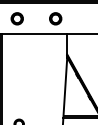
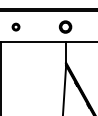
part: (16, 18) -> (15, 26), size x0.6
part: (55, 18) -> (65, 26), moved

